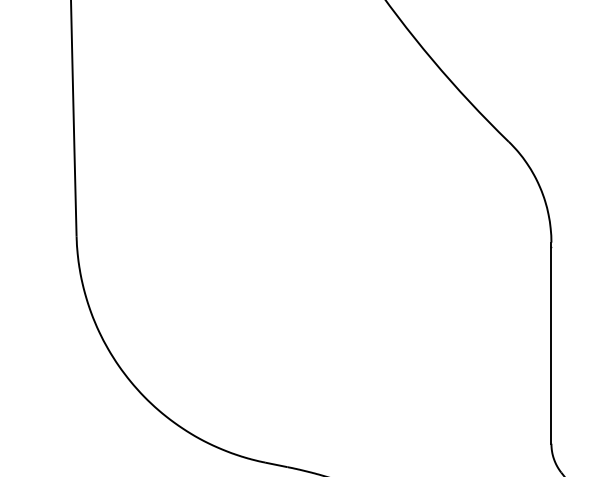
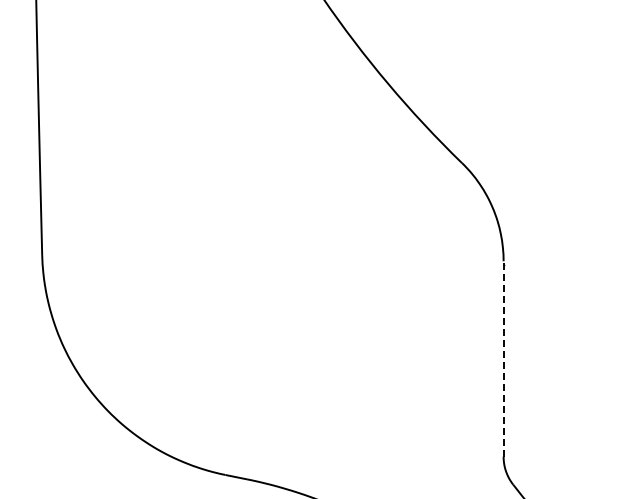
line: (551, 342) -> (503, 358), solid -> dashed

